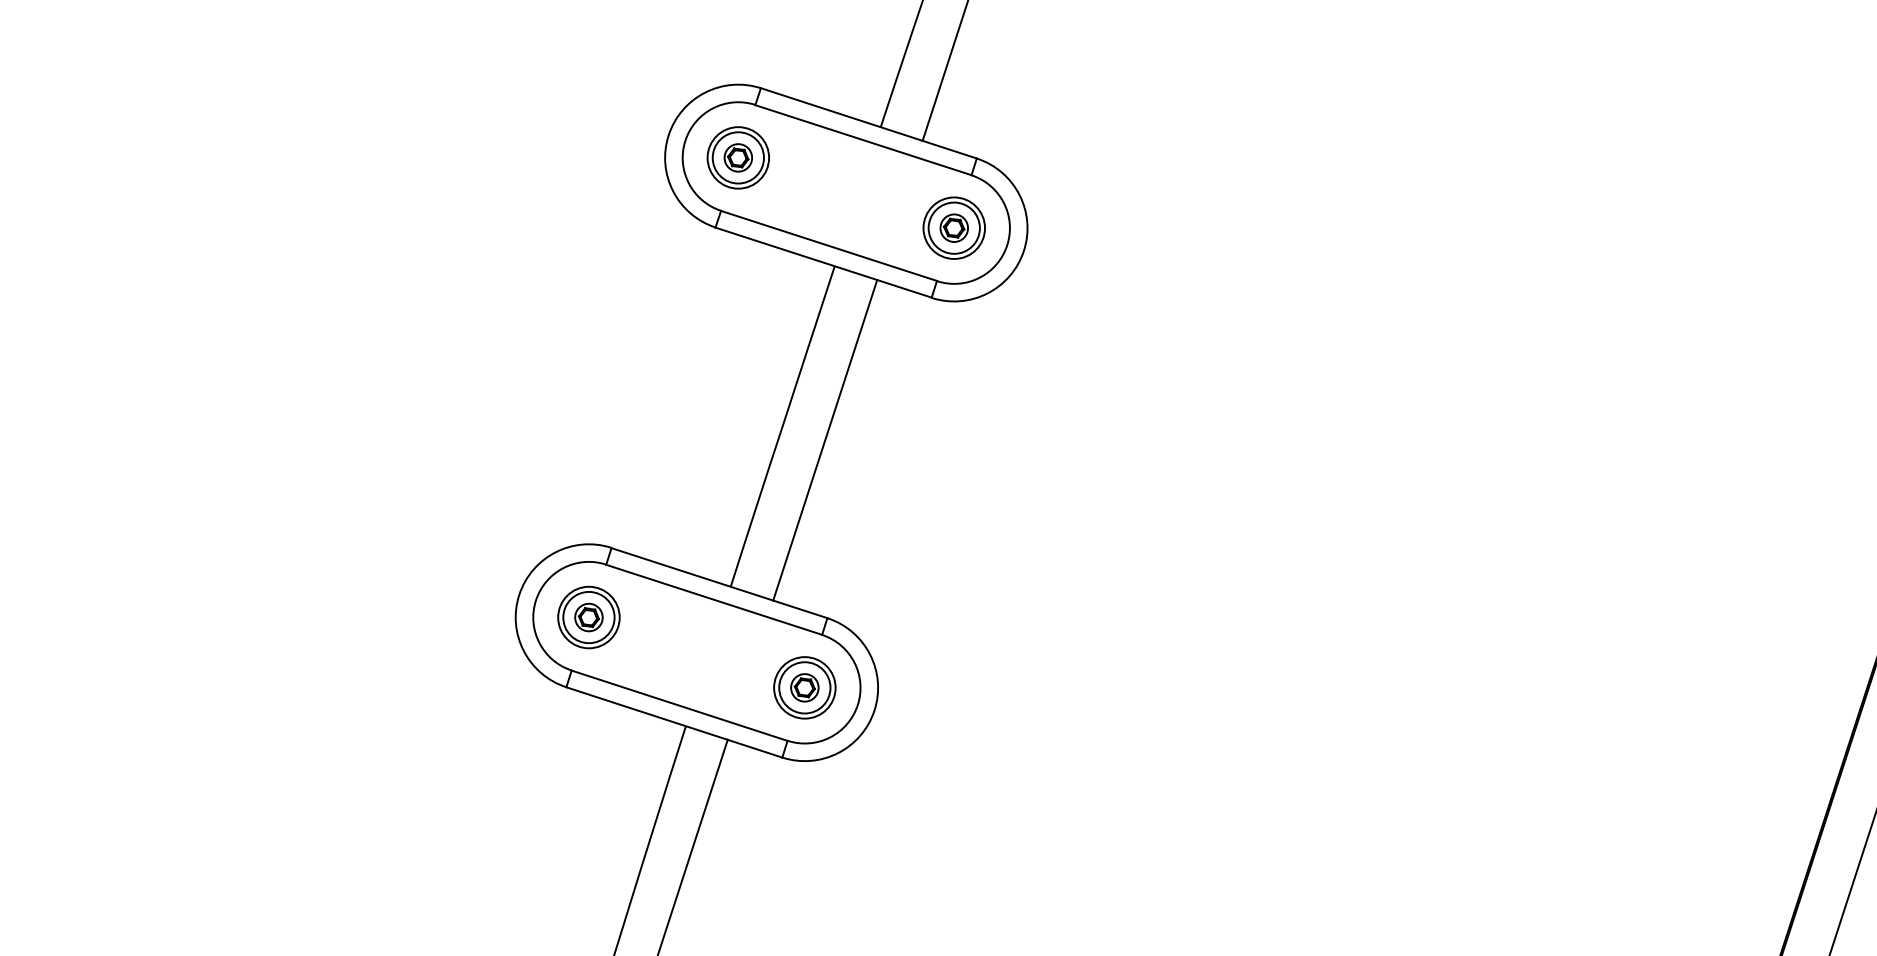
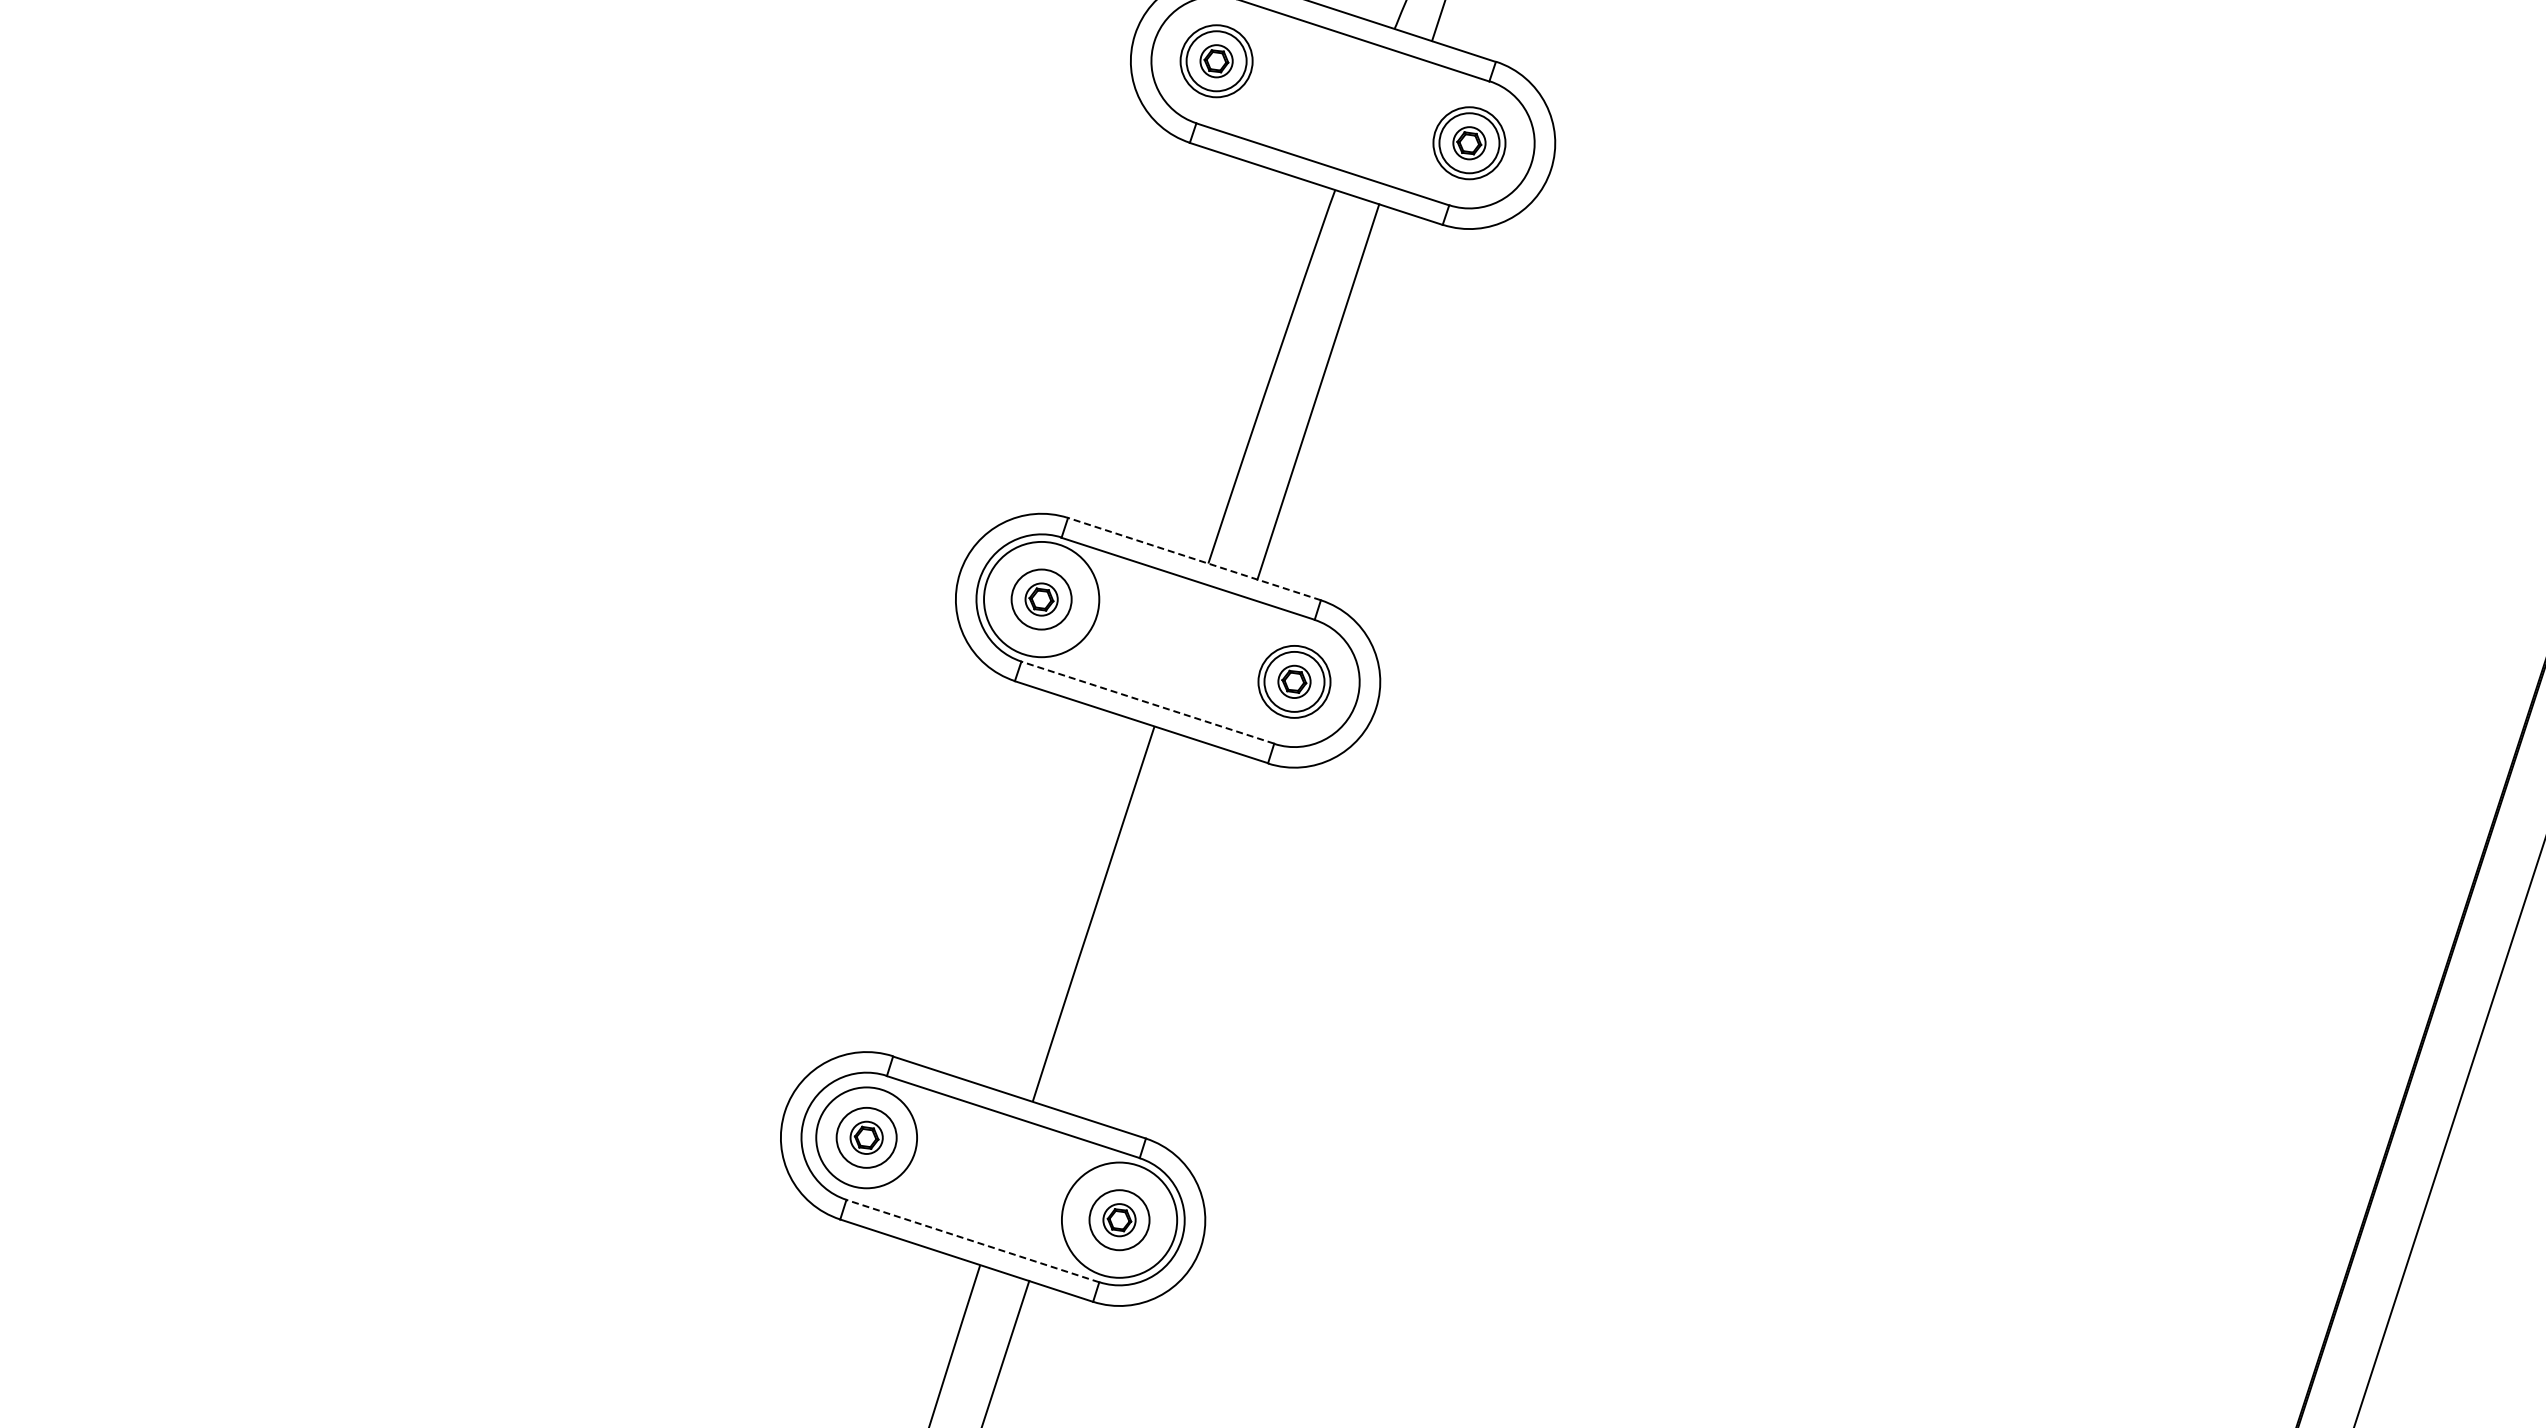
line: (868, 123) -> (1194, 559), solid -> dashed
circle: (738, 157) -> (1041, 599), size x1.6
line: (828, 245) -> (1147, 702), solid -> dashed
line: (825, 439) -> (1143, 929), removed
circle: (588, 617) -> (866, 1137), size x1.4
circle: (804, 688) -> (1119, 1220), size x1.6
line: (679, 706) -> (972, 1241), solid -> dashed

